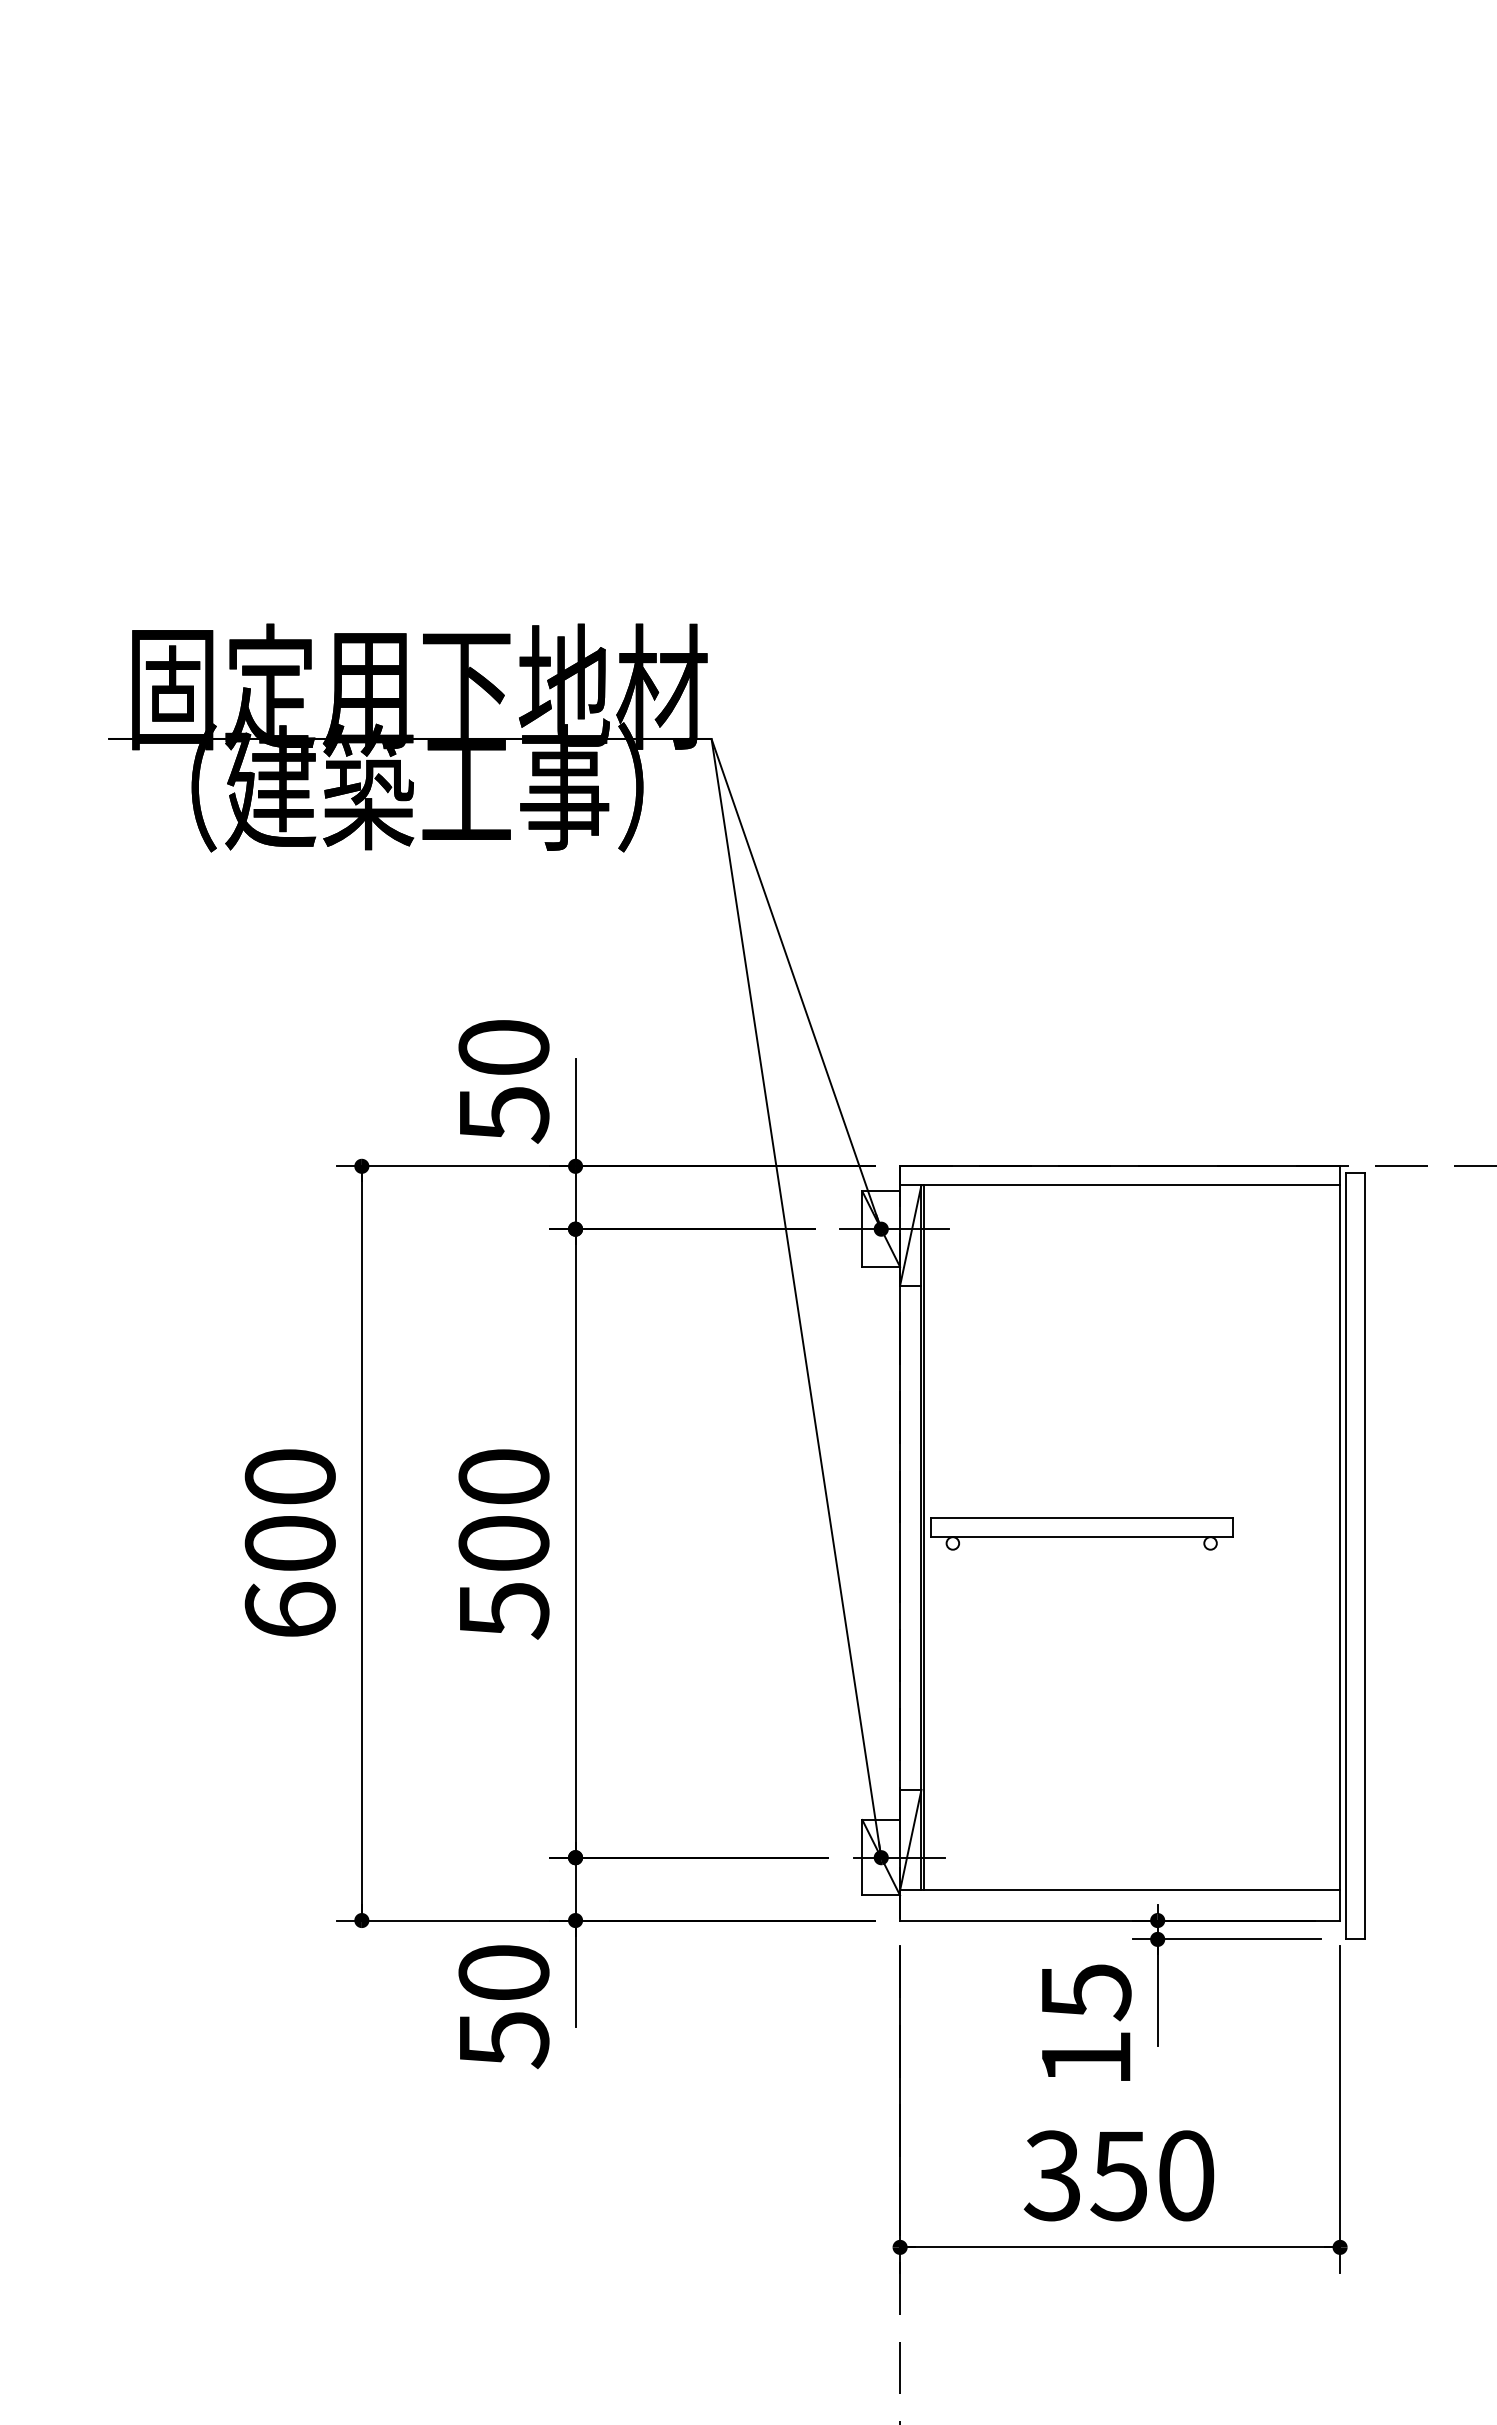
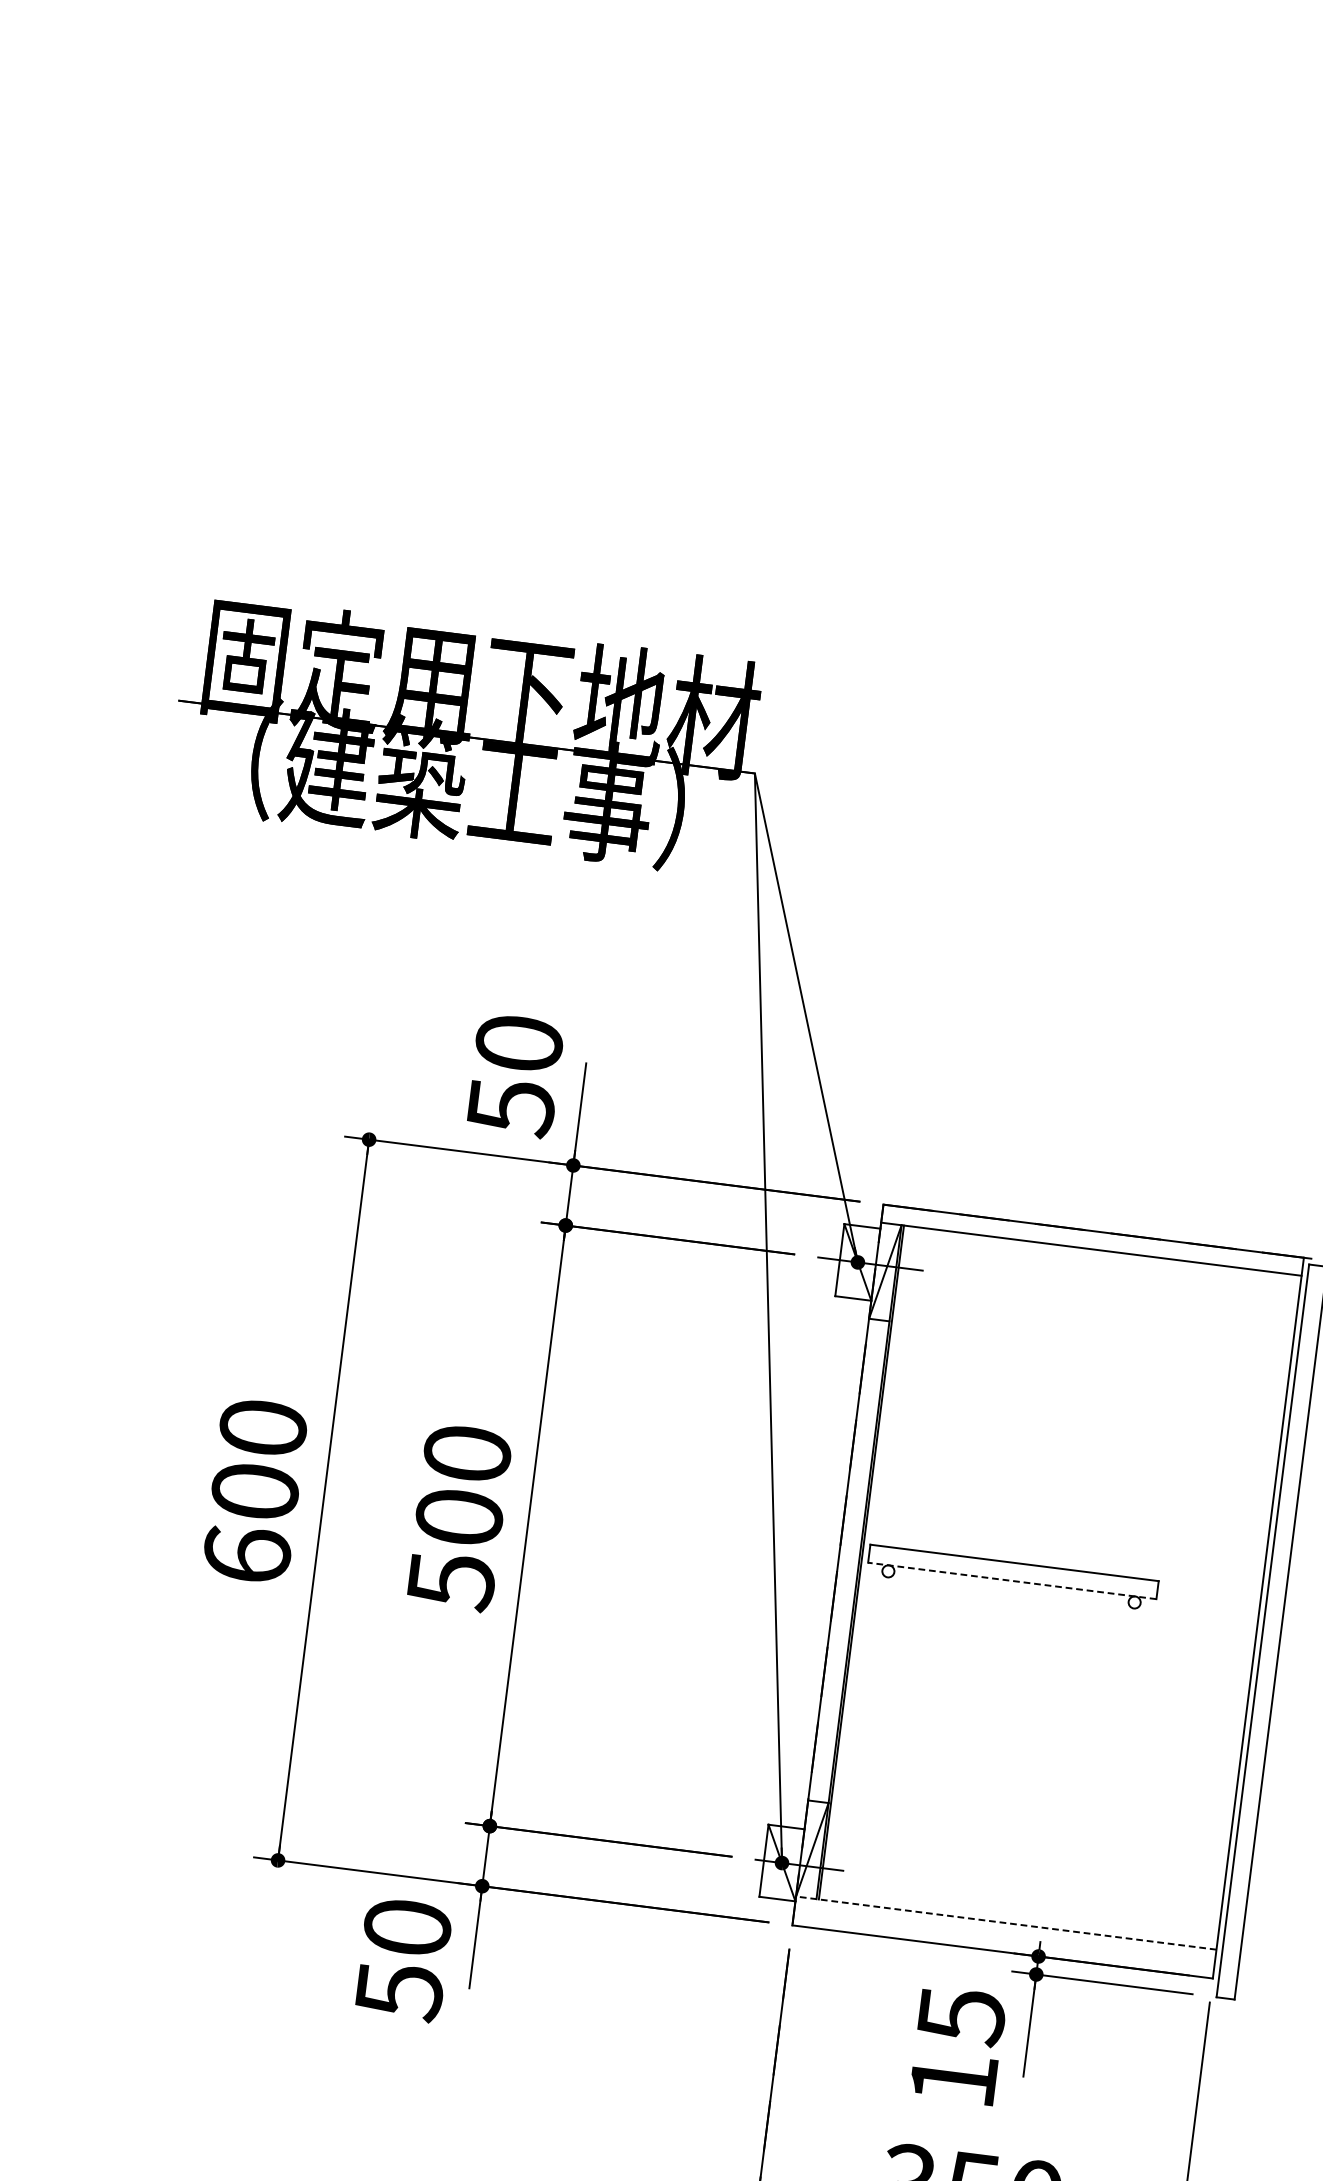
line: (1081, 1537) -> (1012, 1581), solid -> dashed
line: (1120, 1890) -> (1006, 1923), solid -> dashed

